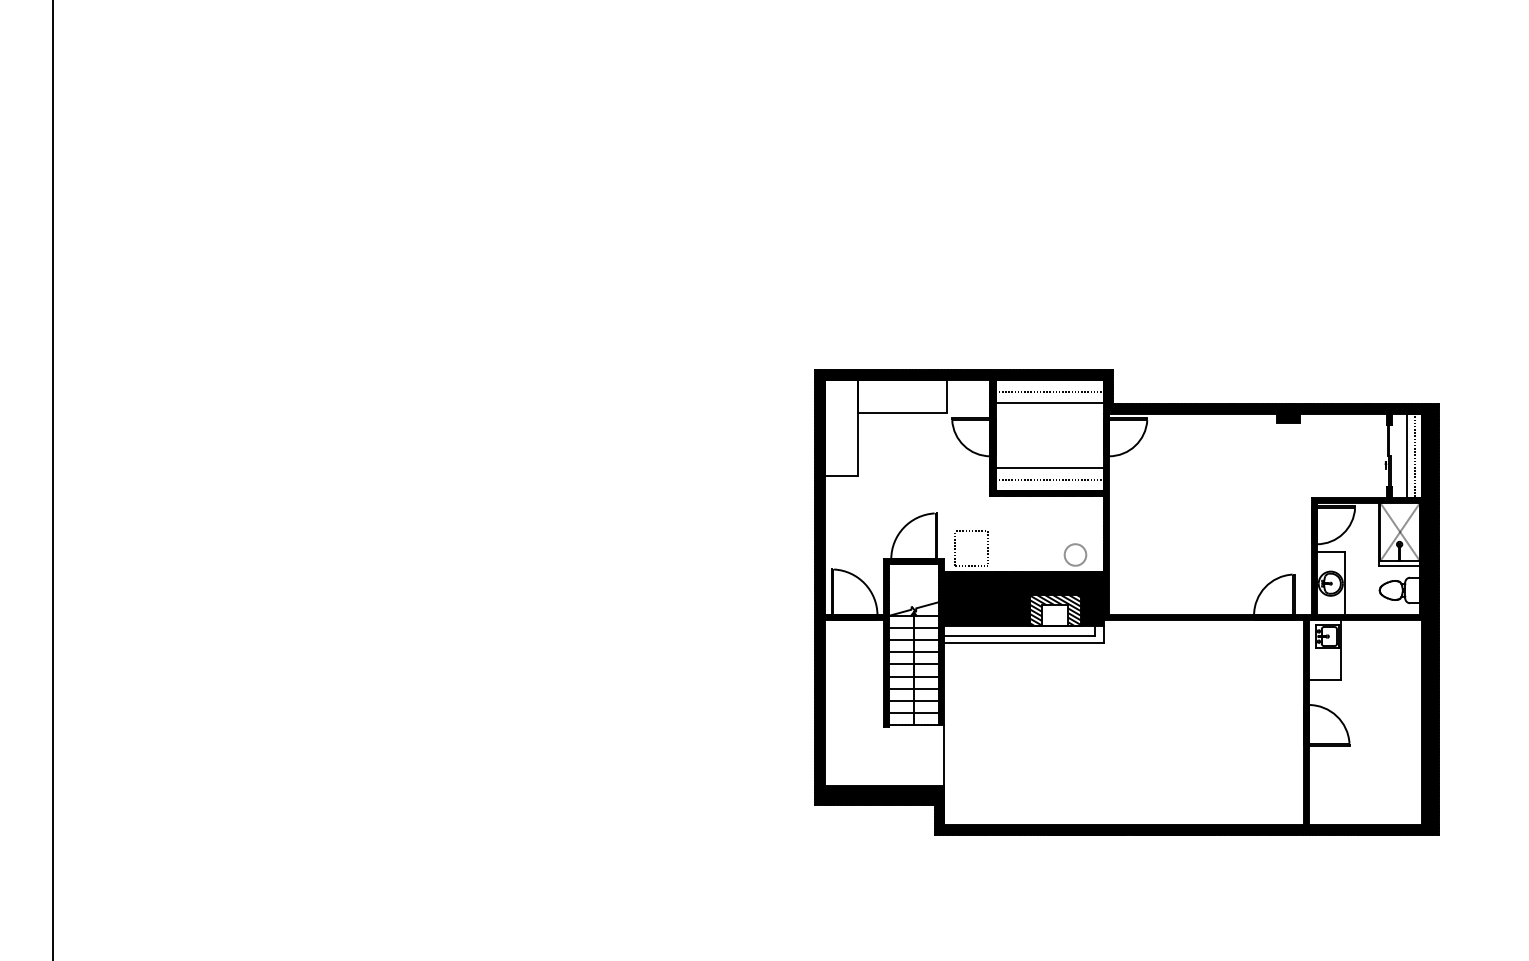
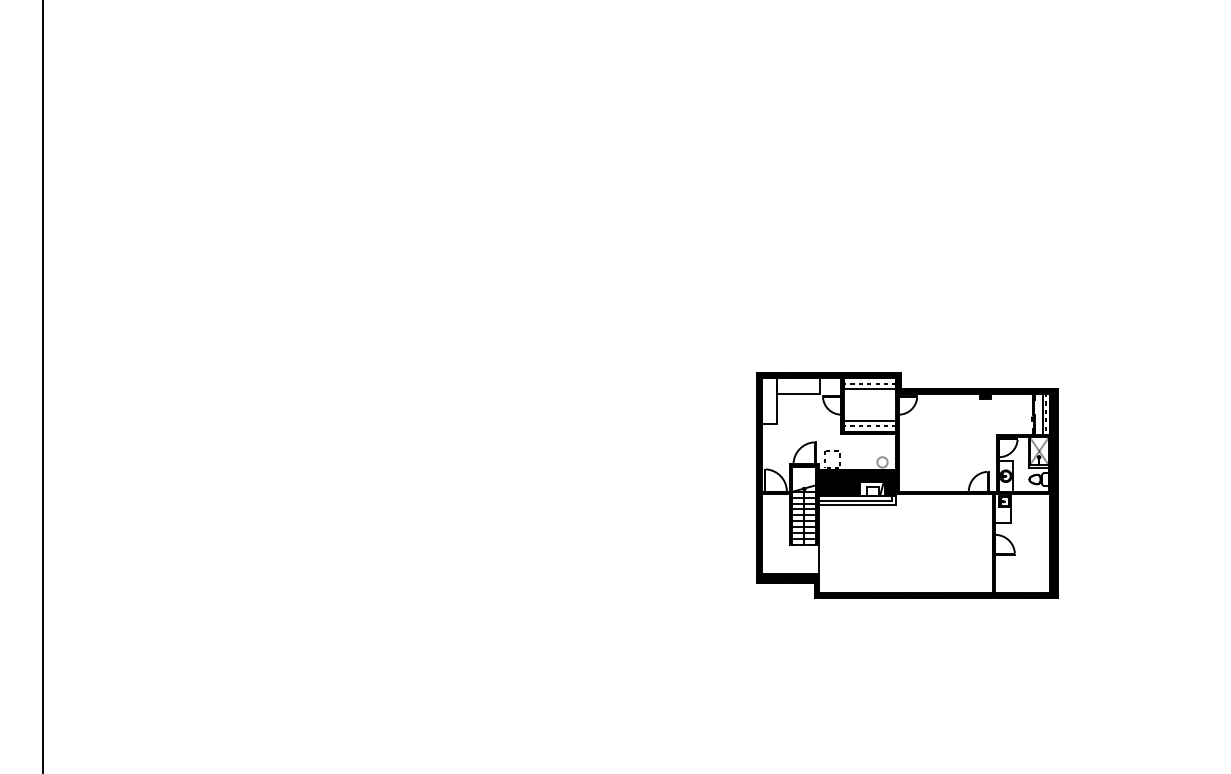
part: (1127, 602) -> (907, 485), size x0.6

